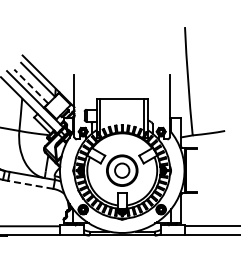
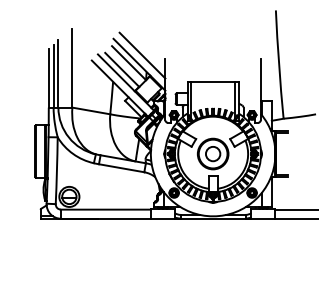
line: (51, 72) -> (142, 55), added
line: (30, 86) -> (121, 69), dashed -> solid
line: (30, 185) -> (121, 168), dashed -> solid

